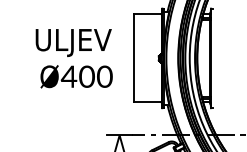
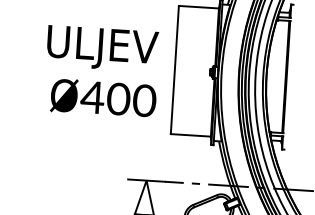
text: (73, 58) -> (100, 71), moved

